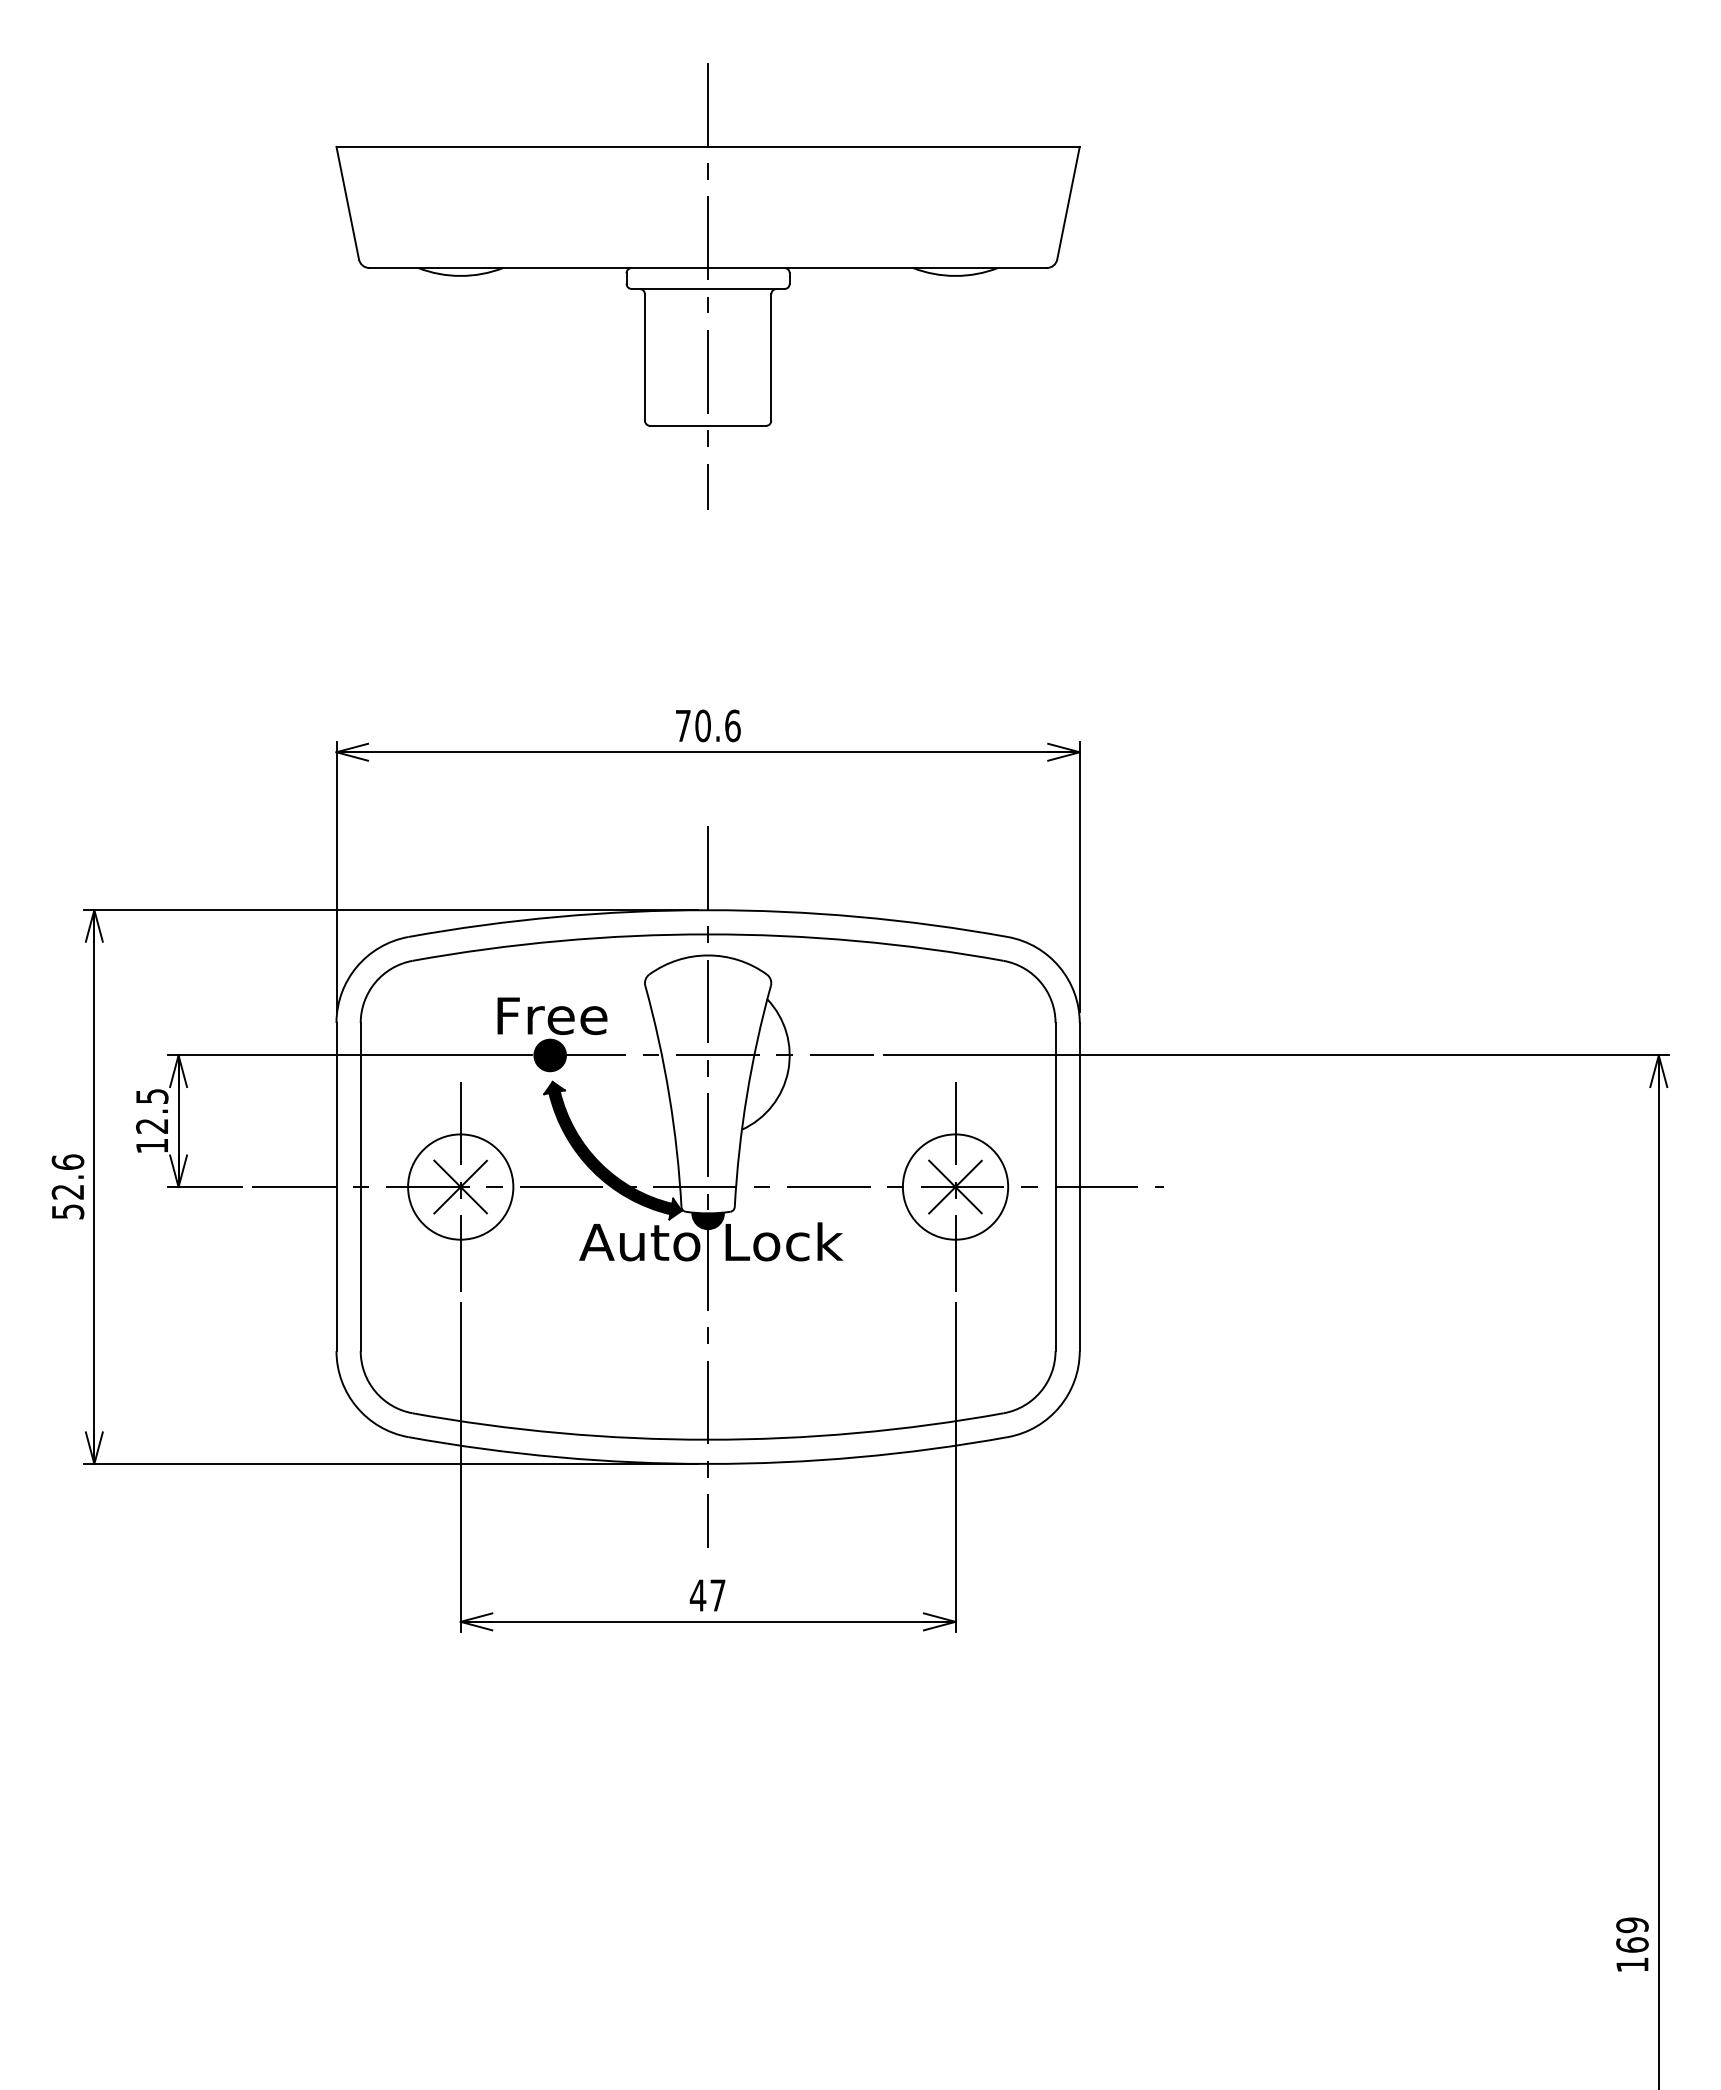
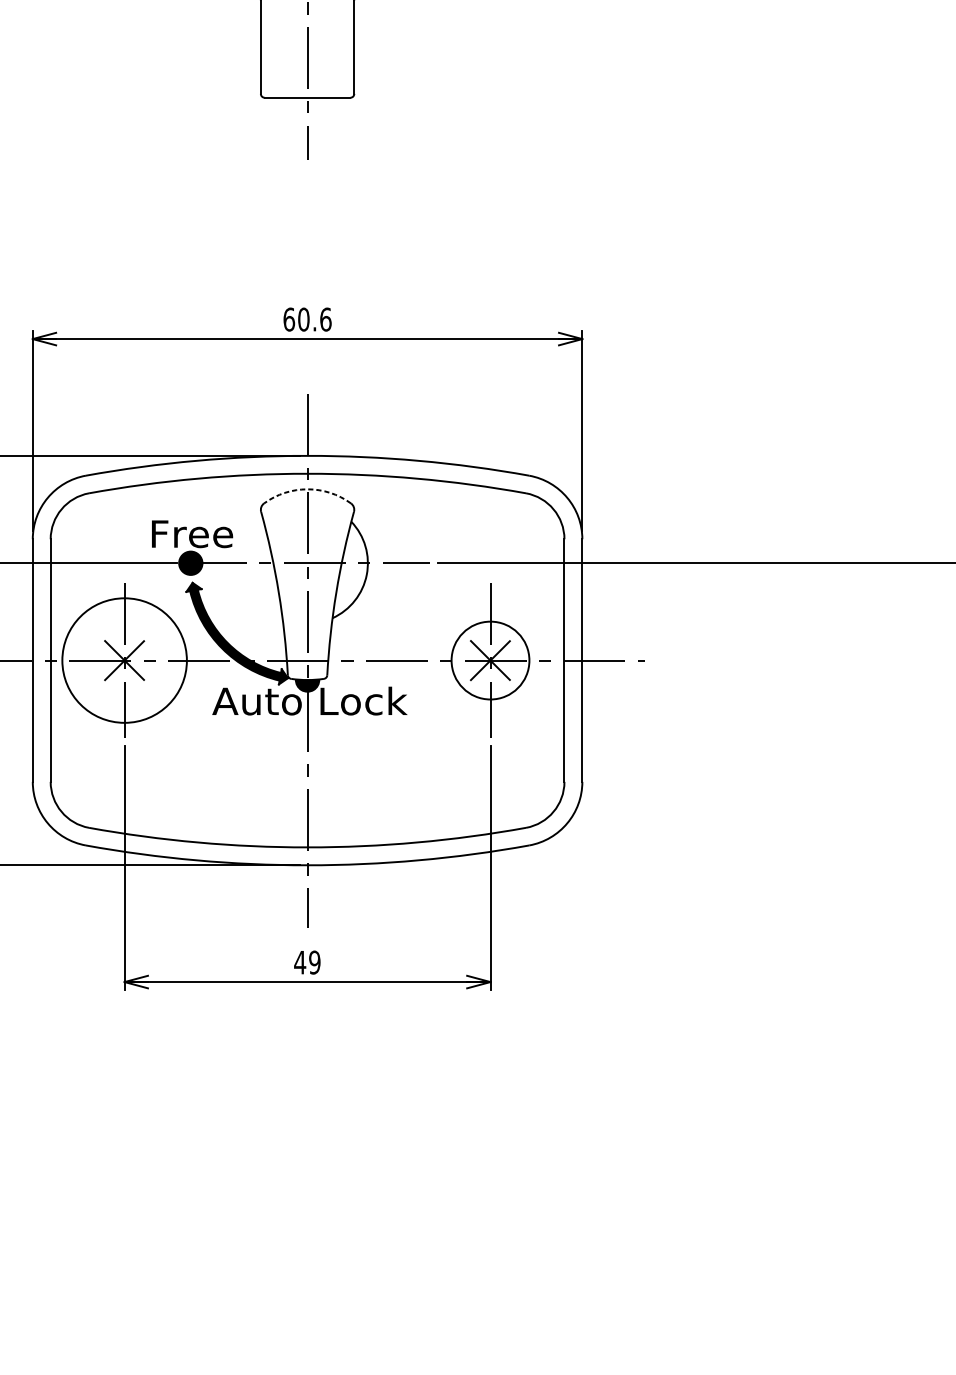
text: (683, 725) -> (289, 319), 70.6 -> 60.6
arc: (708, 955) -> (307, 489), solid -> dashed
circle: (460, 1186) -> (124, 660), size x1.6
text: (717, 1595) -> (314, 962), 47 -> 49

